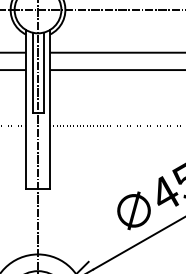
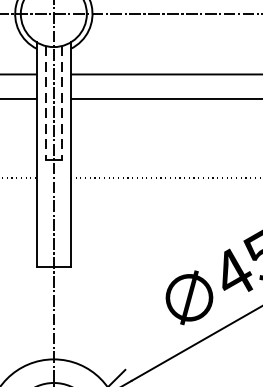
line: (32, 73) -> (46, 103), solid -> dashed
line: (43, 73) -> (61, 103), solid -> dashed

